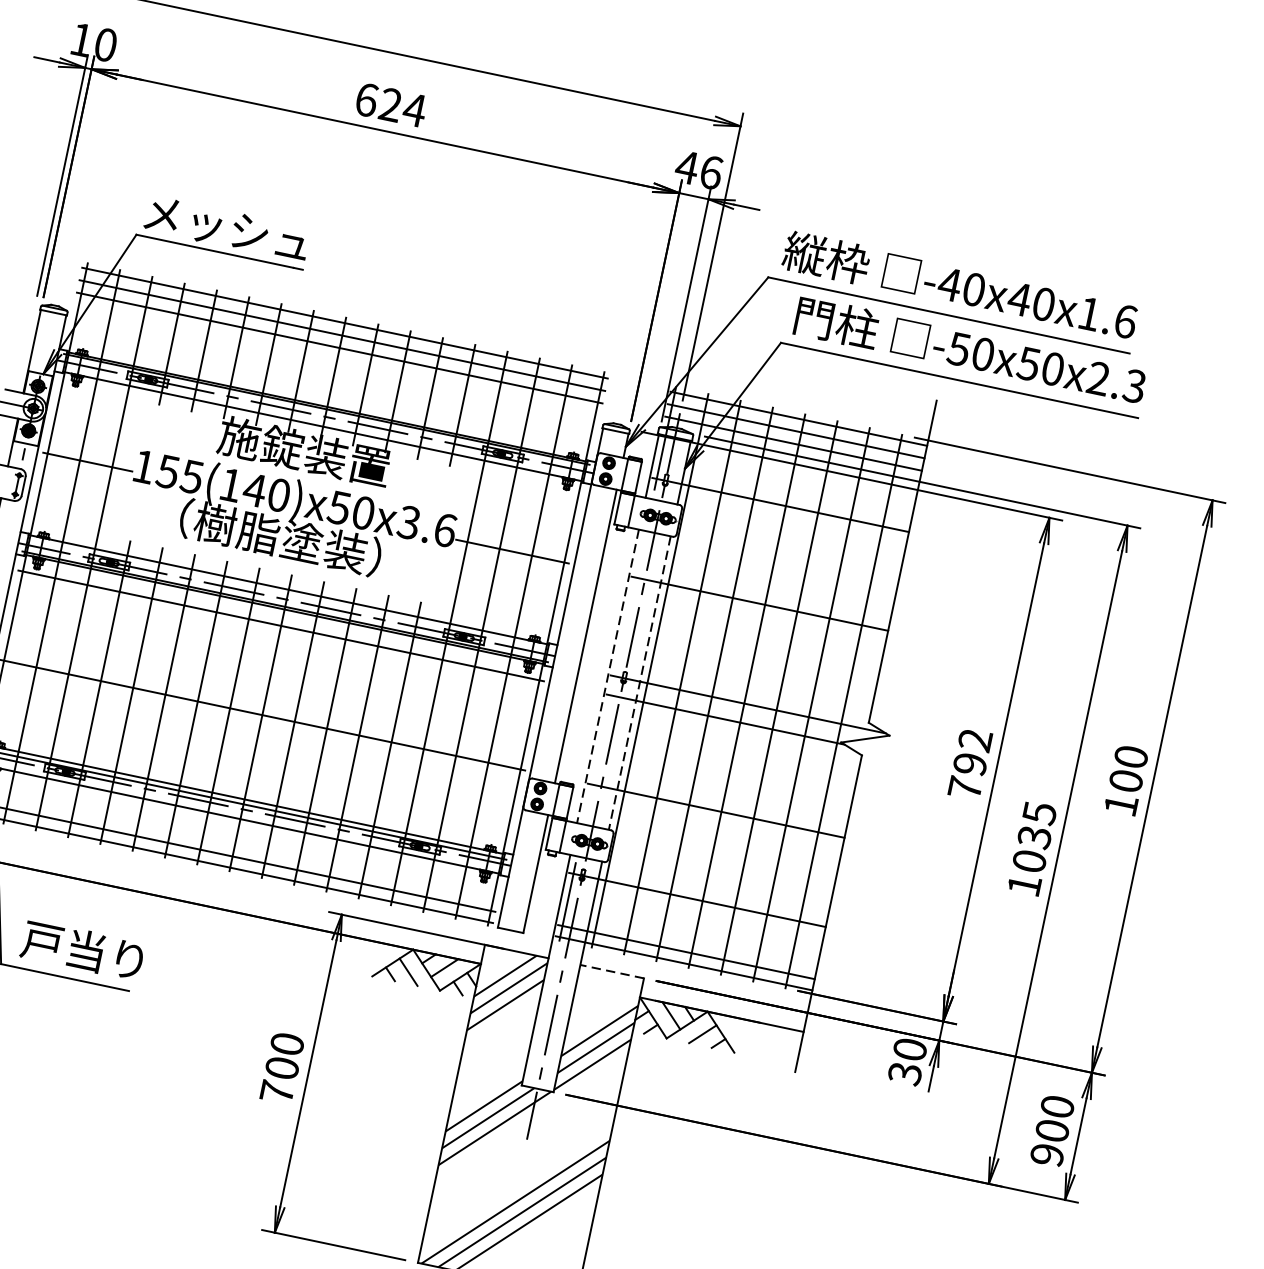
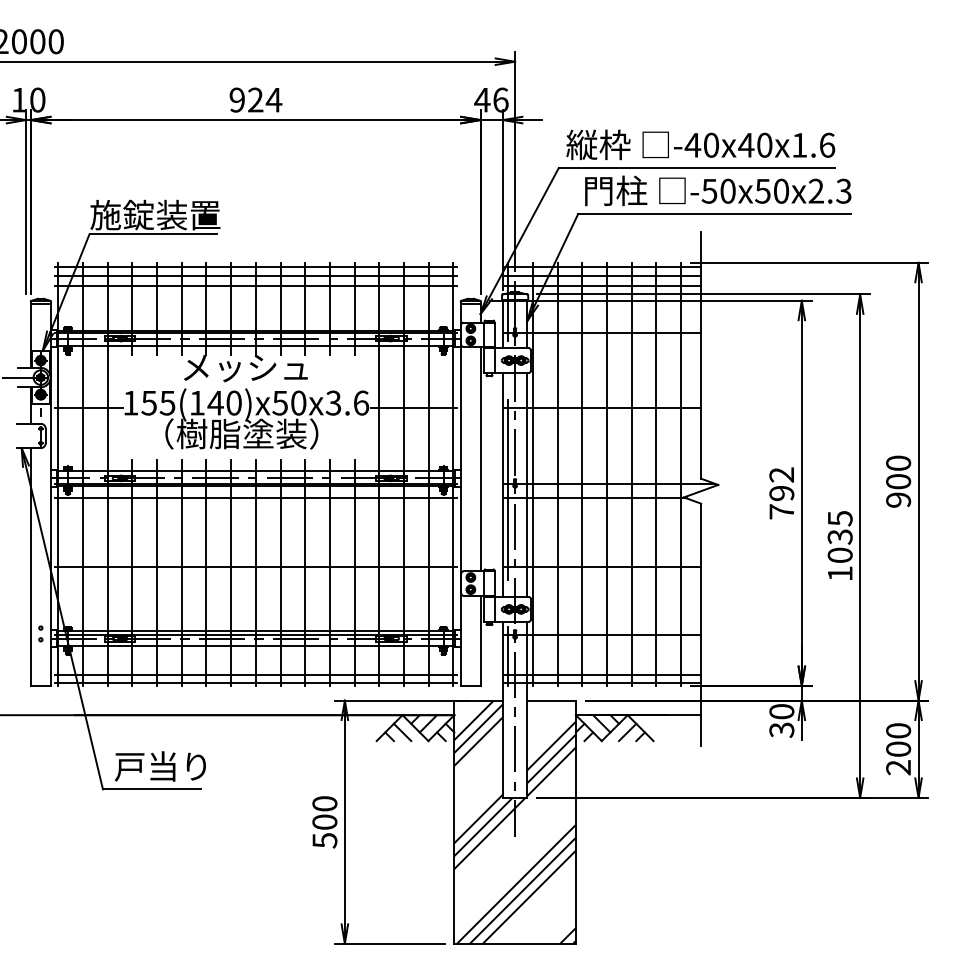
text: (367, 99) -> (237, 99), 624 -> 924
text: (228, 226) -> (155, 214), メッシュ -> 施錠装置
text: (305, 452) -> (246, 367), 施錠装置 -> メッシュ
line: (607, 676) -> (502, 485), dashed -> solid
line: (613, 683) -> (508, 489), added
line: (639, 683) -> (527, 485), dashed -> solid
text: (1121, 804) -> (898, 499), 100 -> 900
line: (612, 971) -> (551, 700), dashed -> solid
text: (276, 1092) -> (324, 840), 700 -> 500
text: (1047, 1154) -> (898, 767), 900 -> 200

